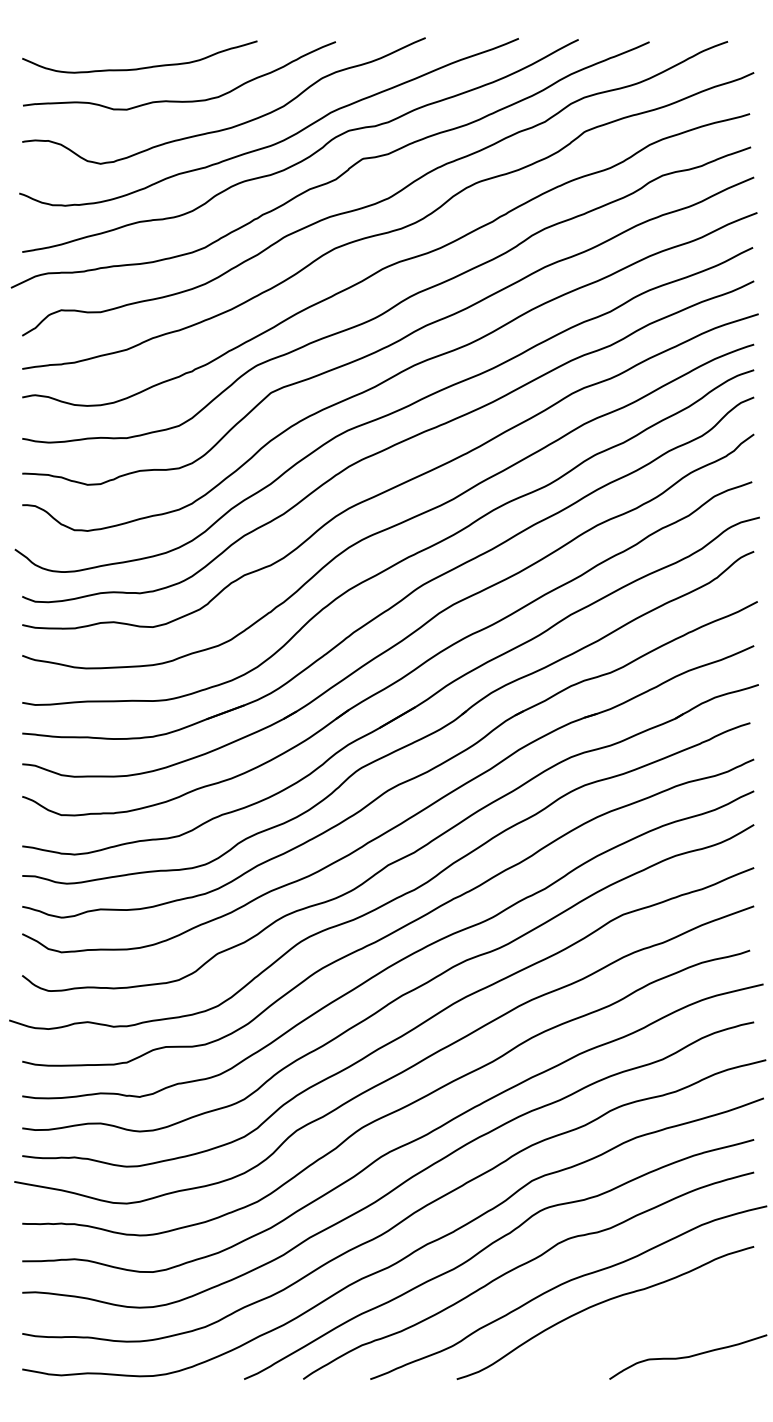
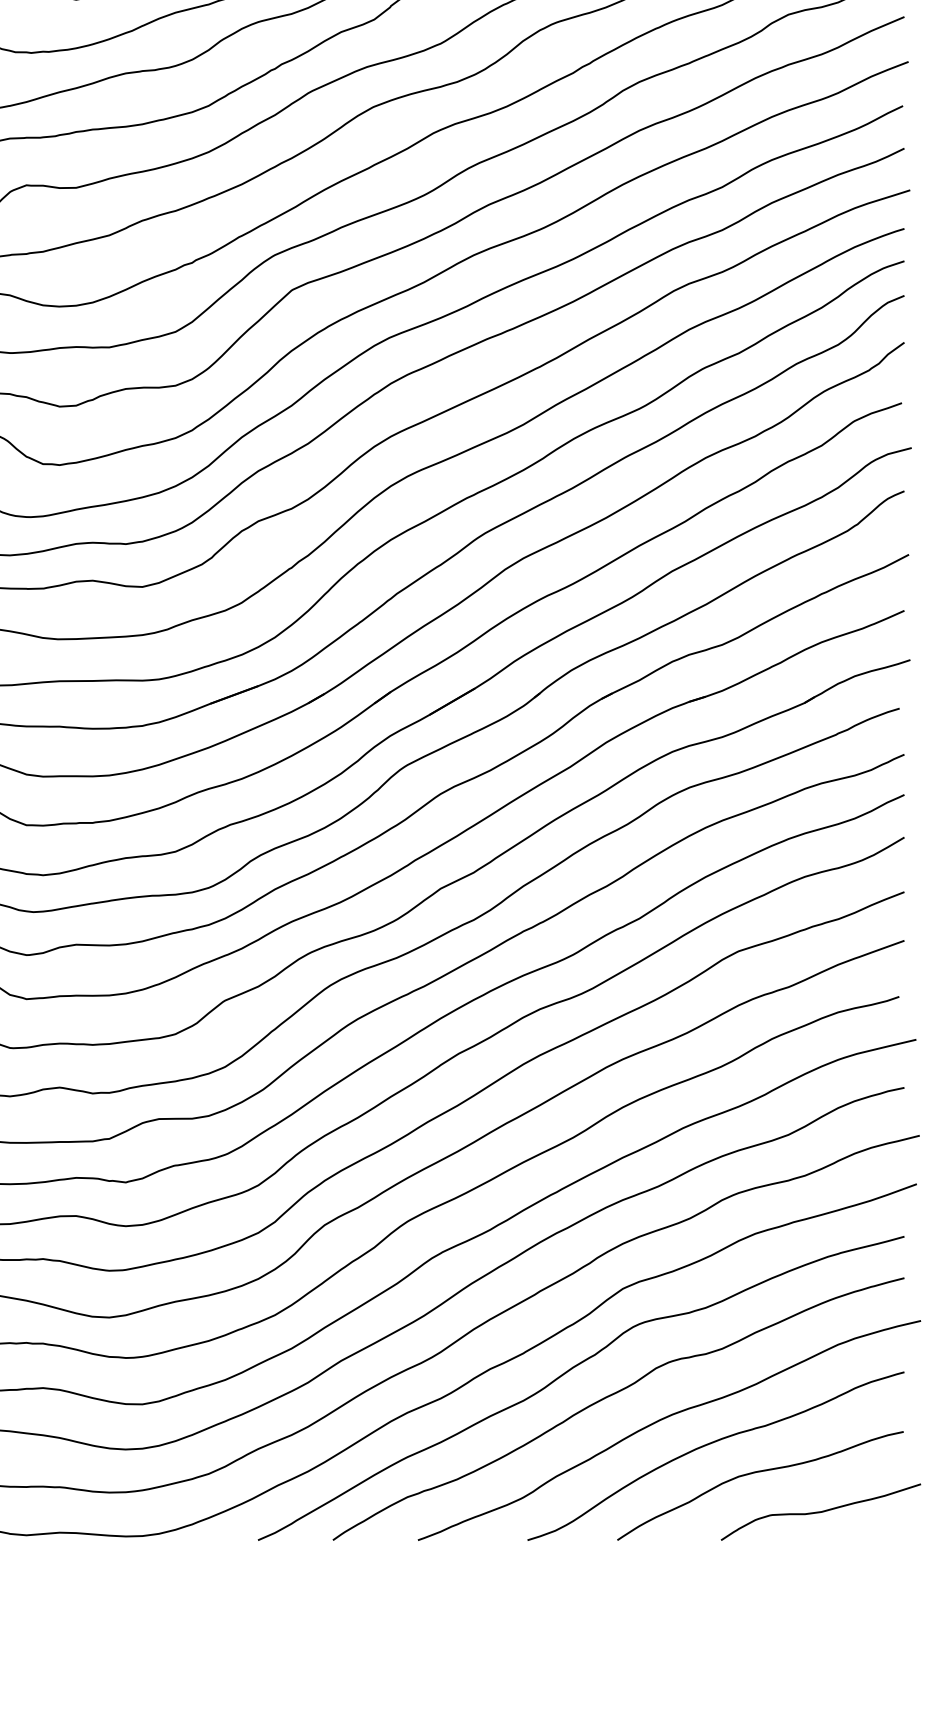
curve: (638, 1326) -> (757, 1473), added

